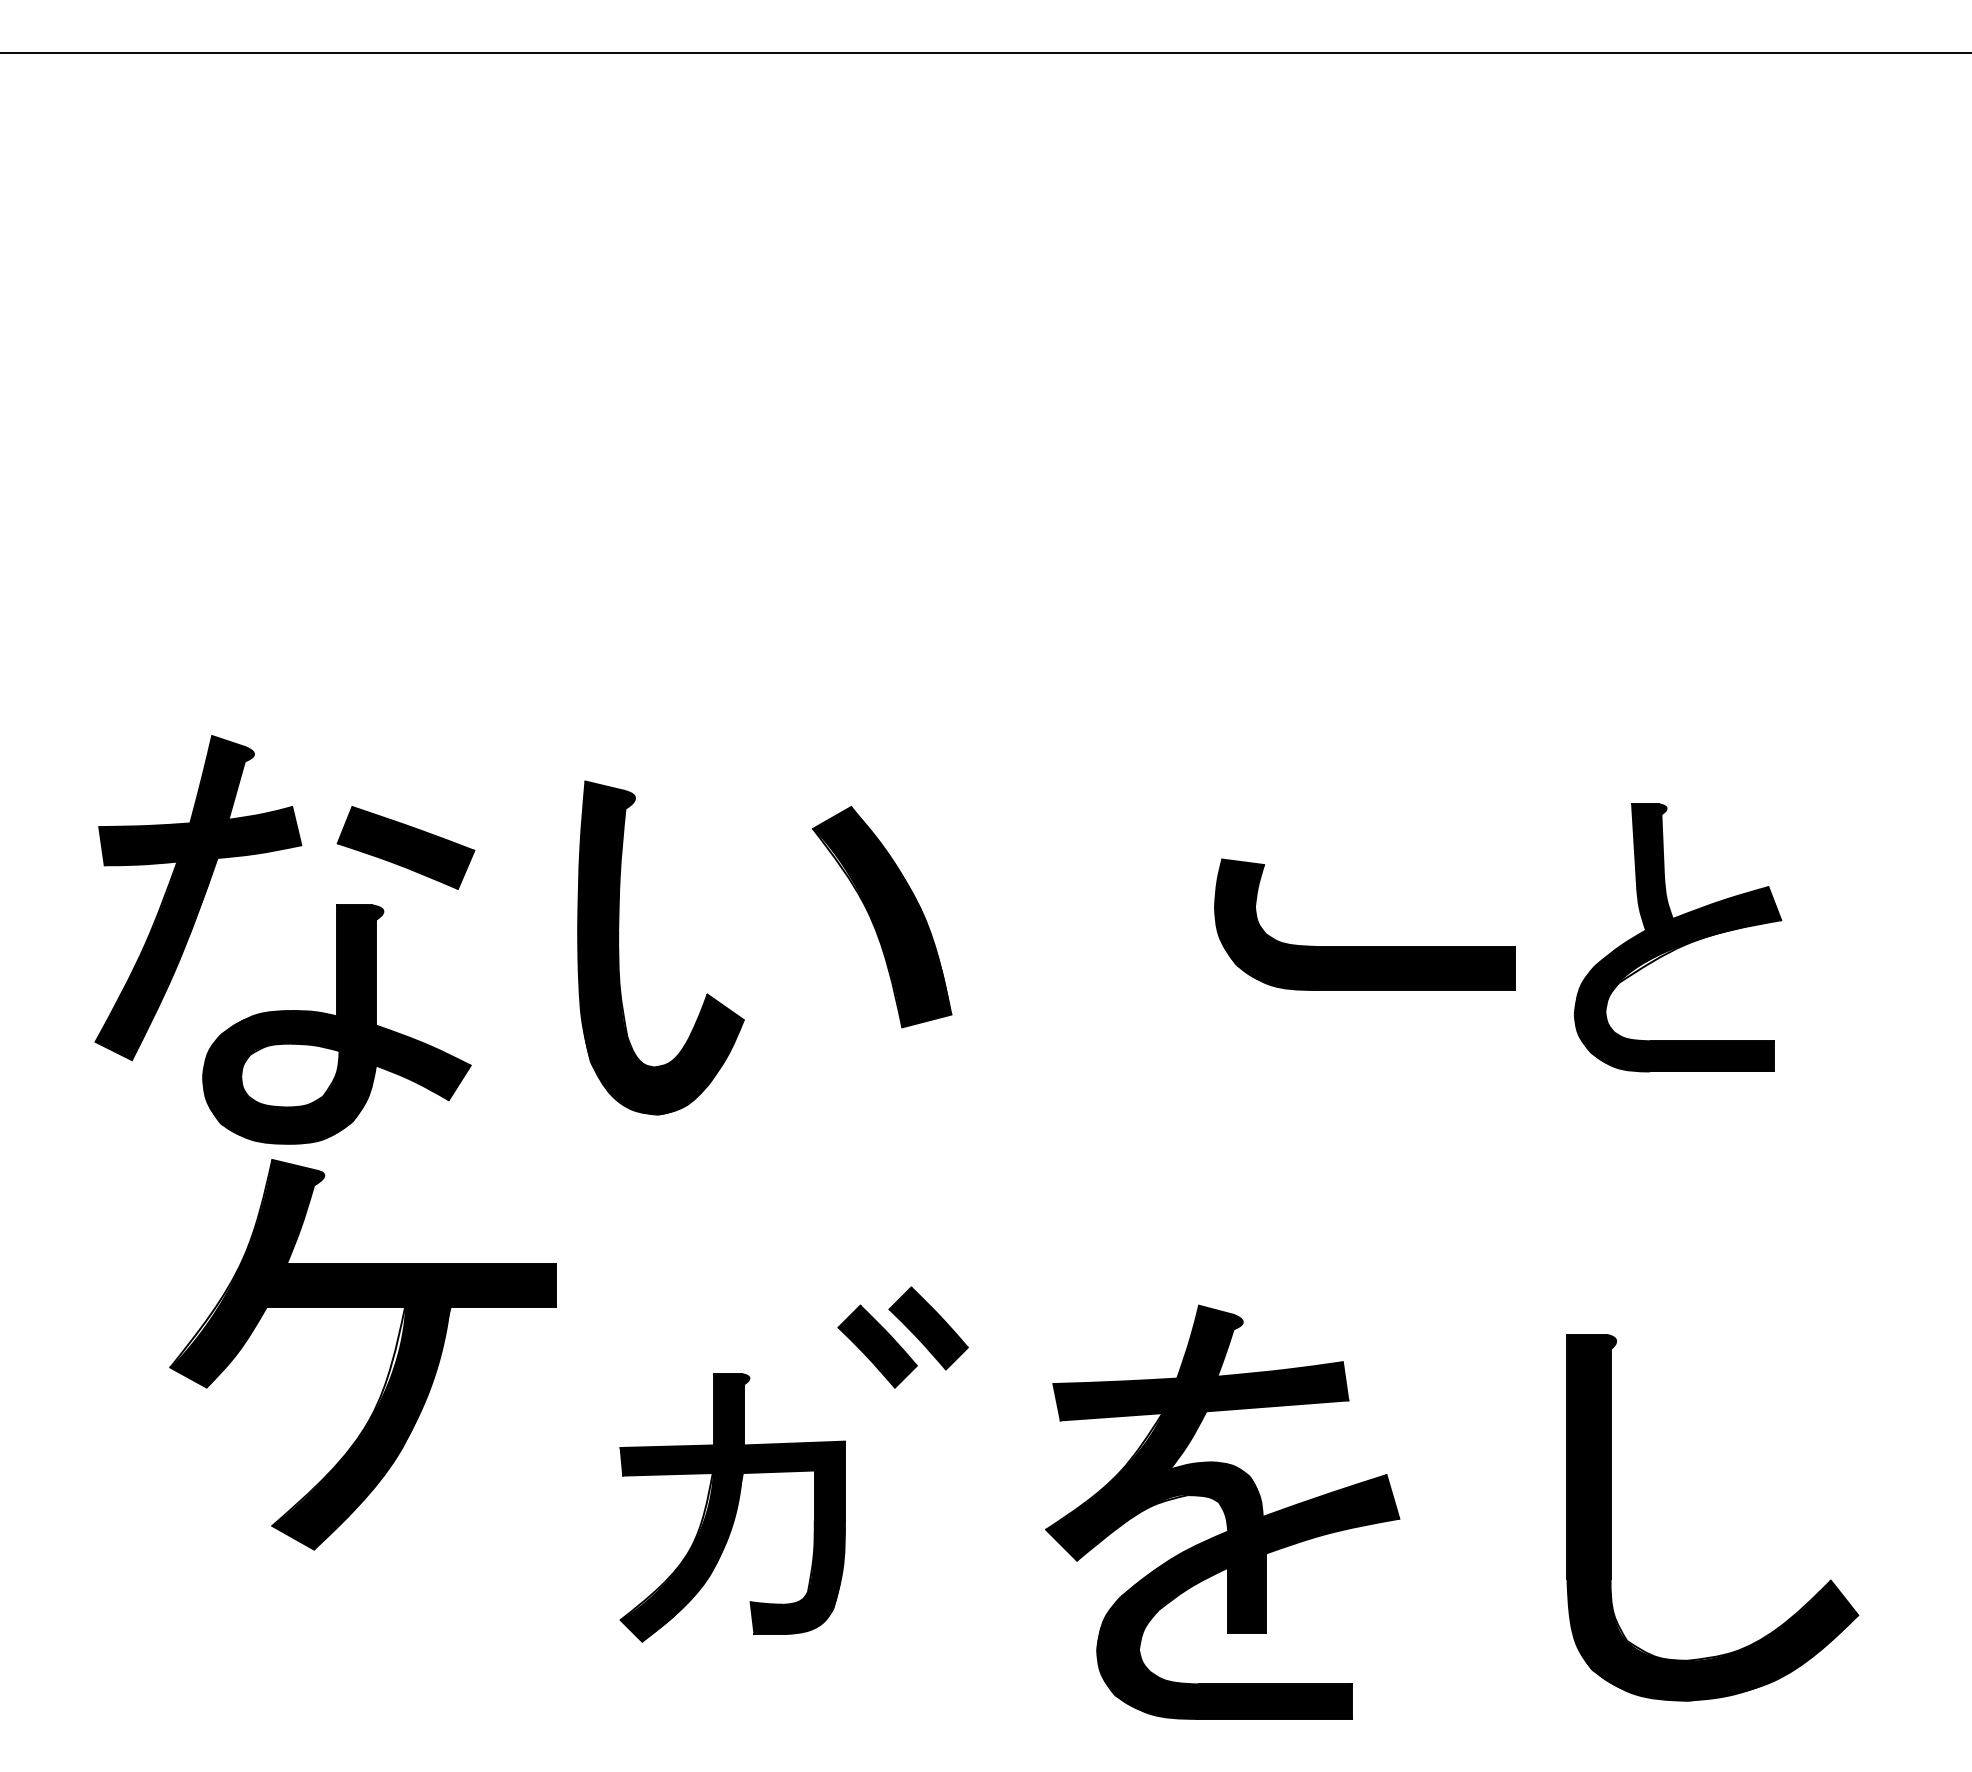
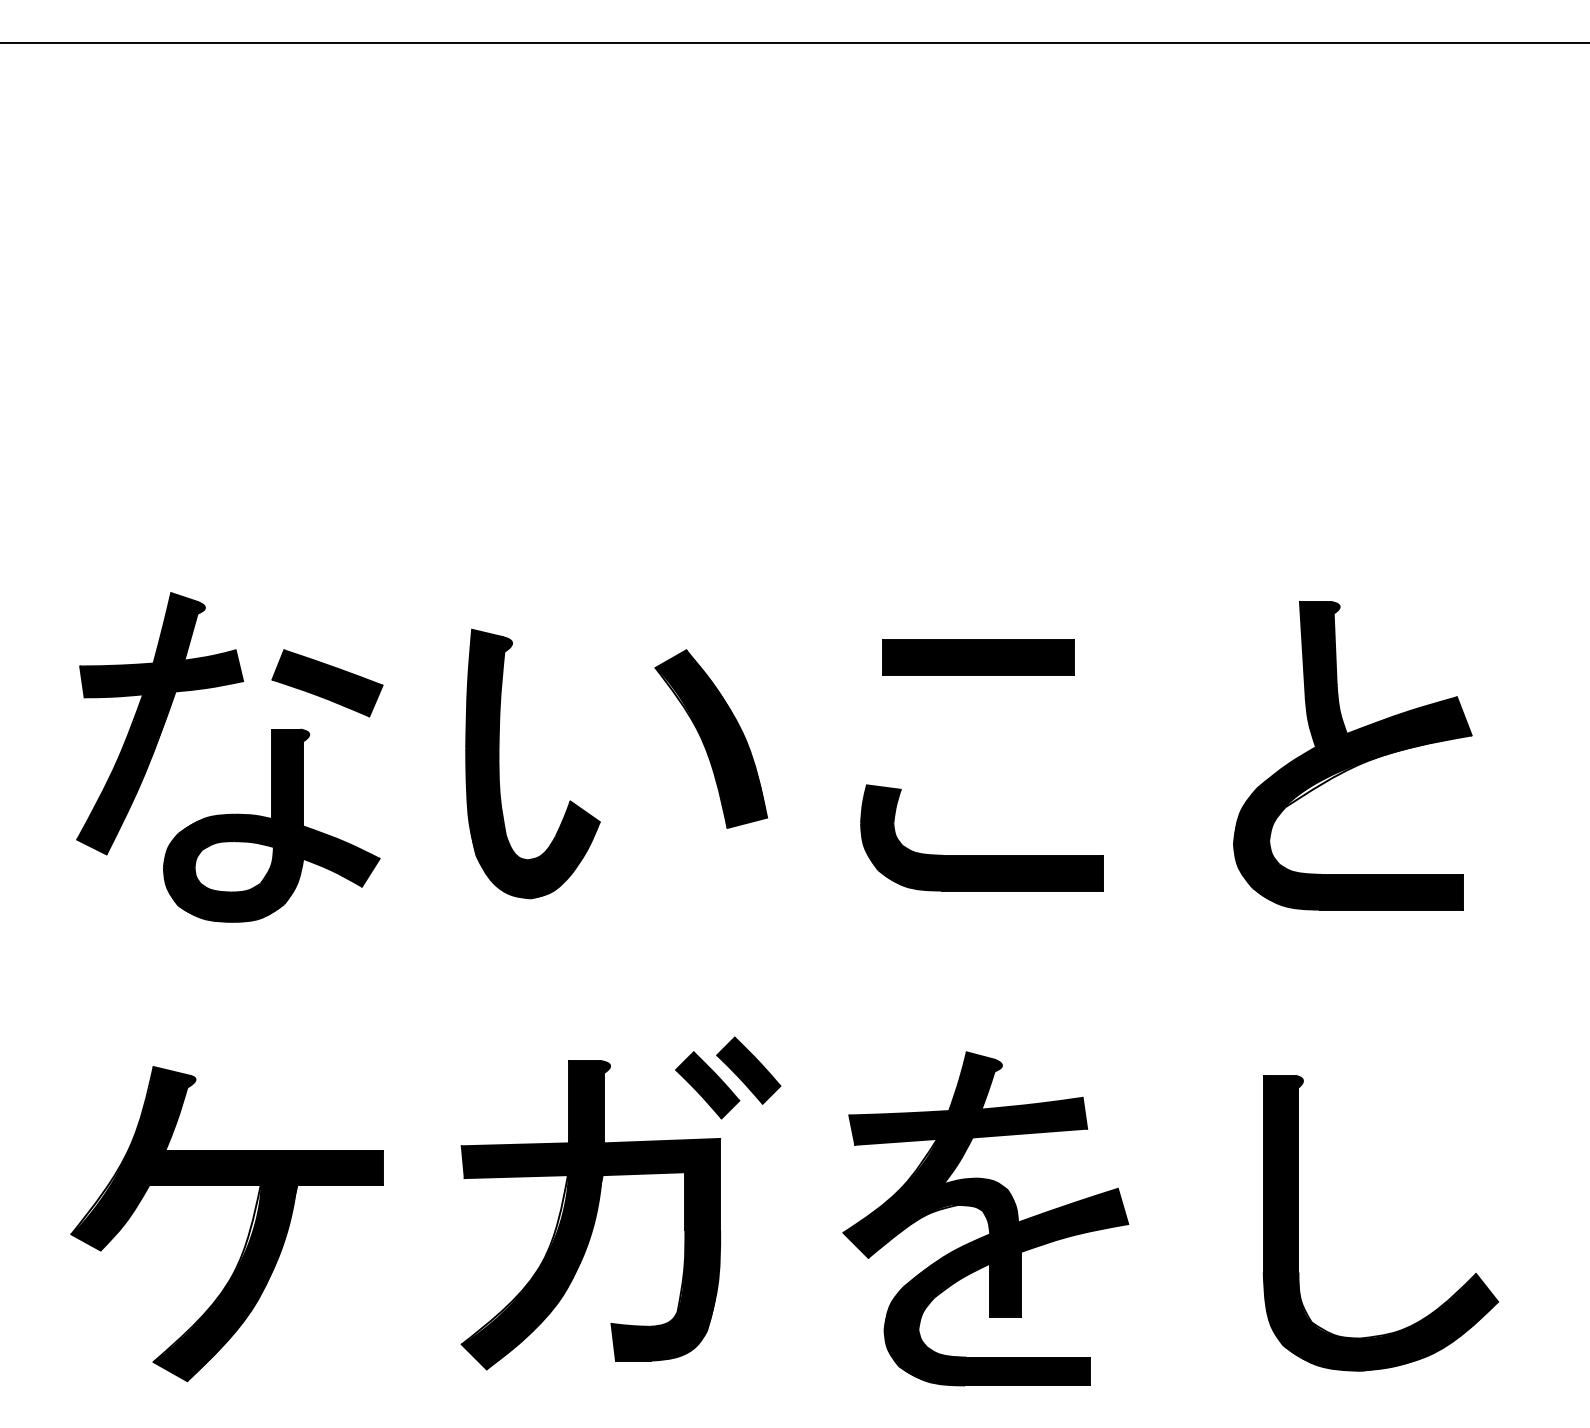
part: (1213, 815) -> (978, 657), added
part: (1677, 937) -> (1352, 755), size x1.43
part: (1364, 946) -> (981, 855), moved
part: (390, 1363) -> (248, 1231), moved
part: (732, 1507) -> (590, 1214), size x1.43

